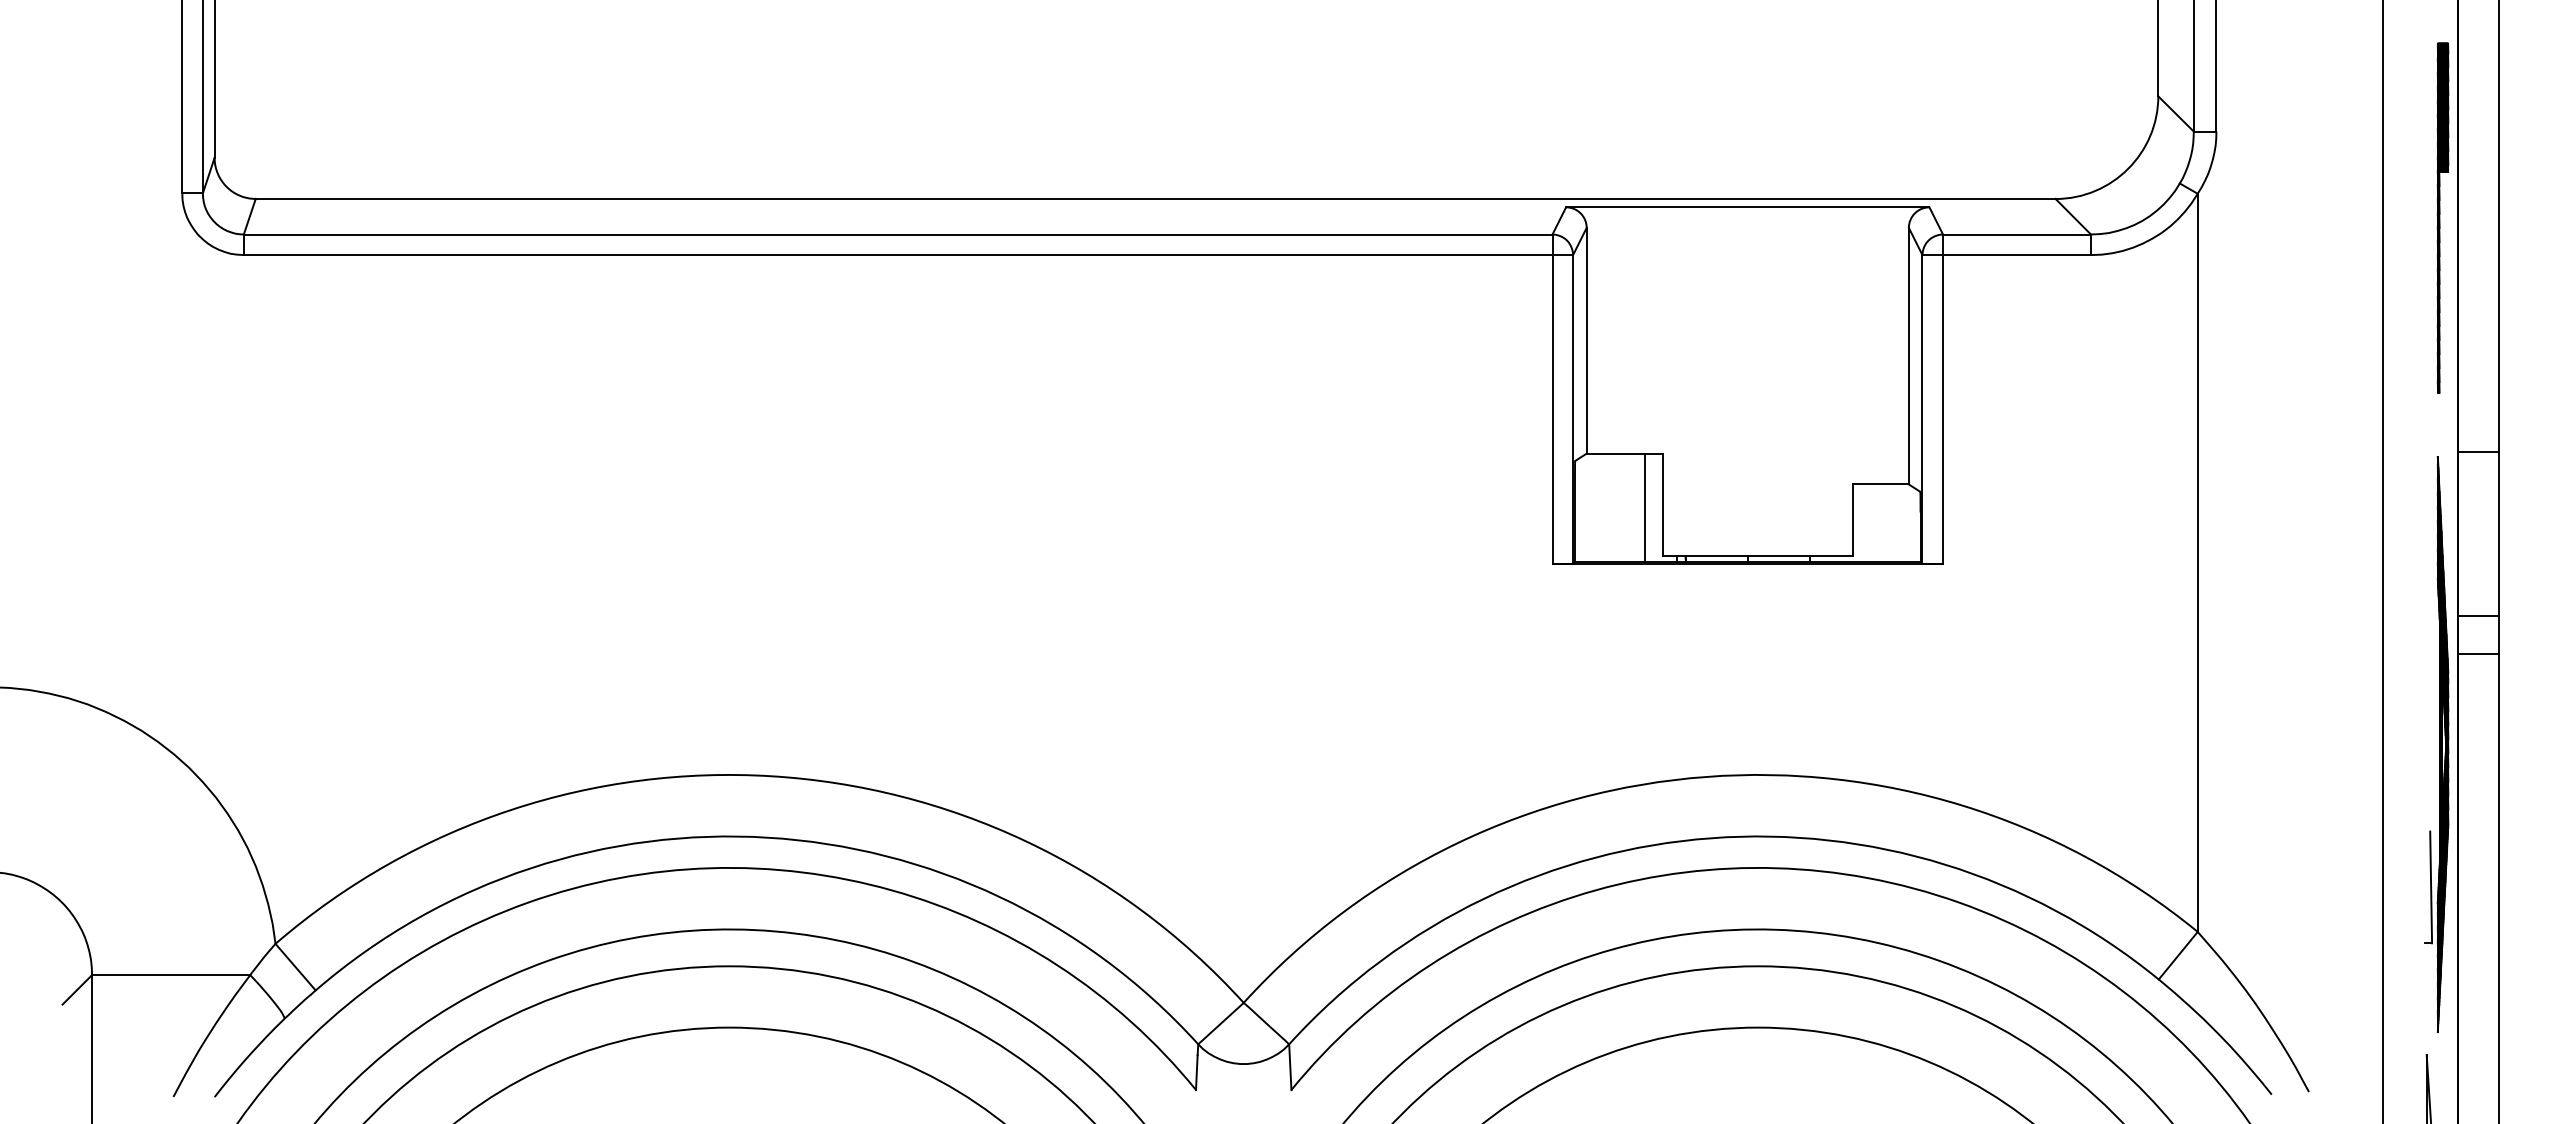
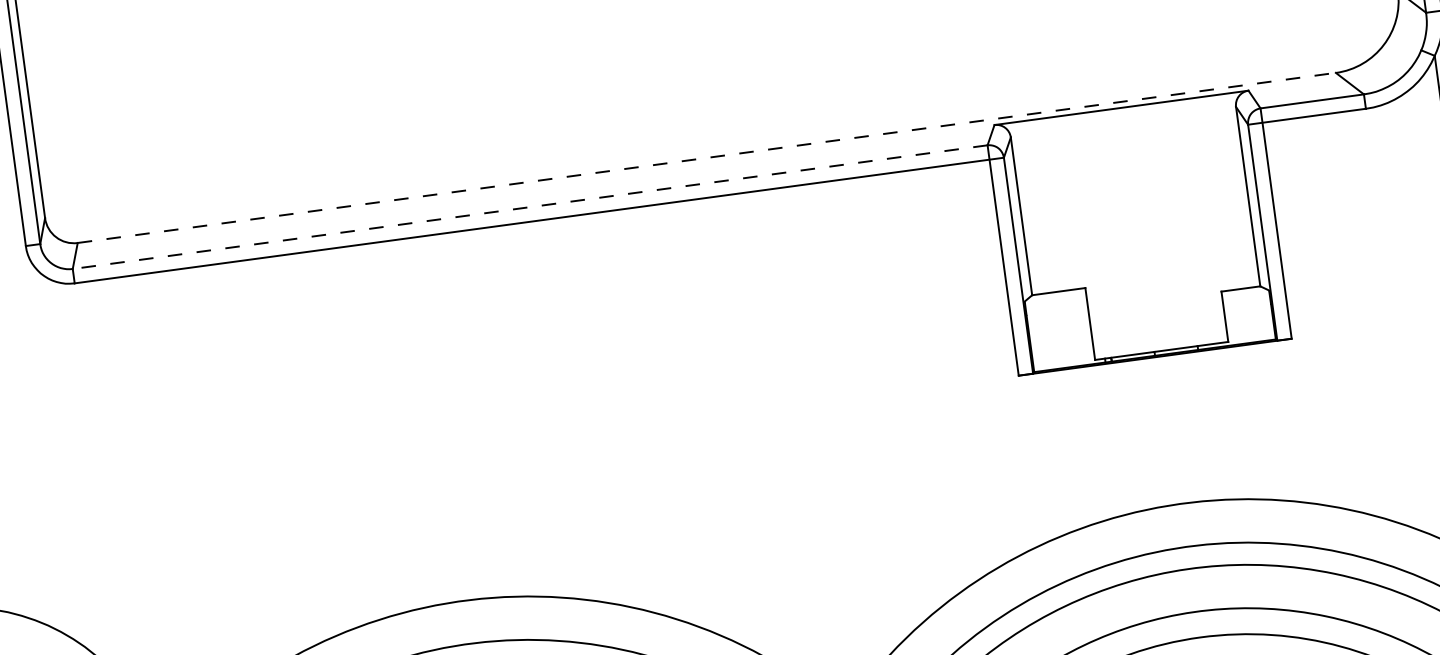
line: (1155, 198) -> (706, 157), solid -> dashed
line: (897, 234) -> (529, 207), solid -> dashed
line: (1644, 507) -> (1077, 327), removed

